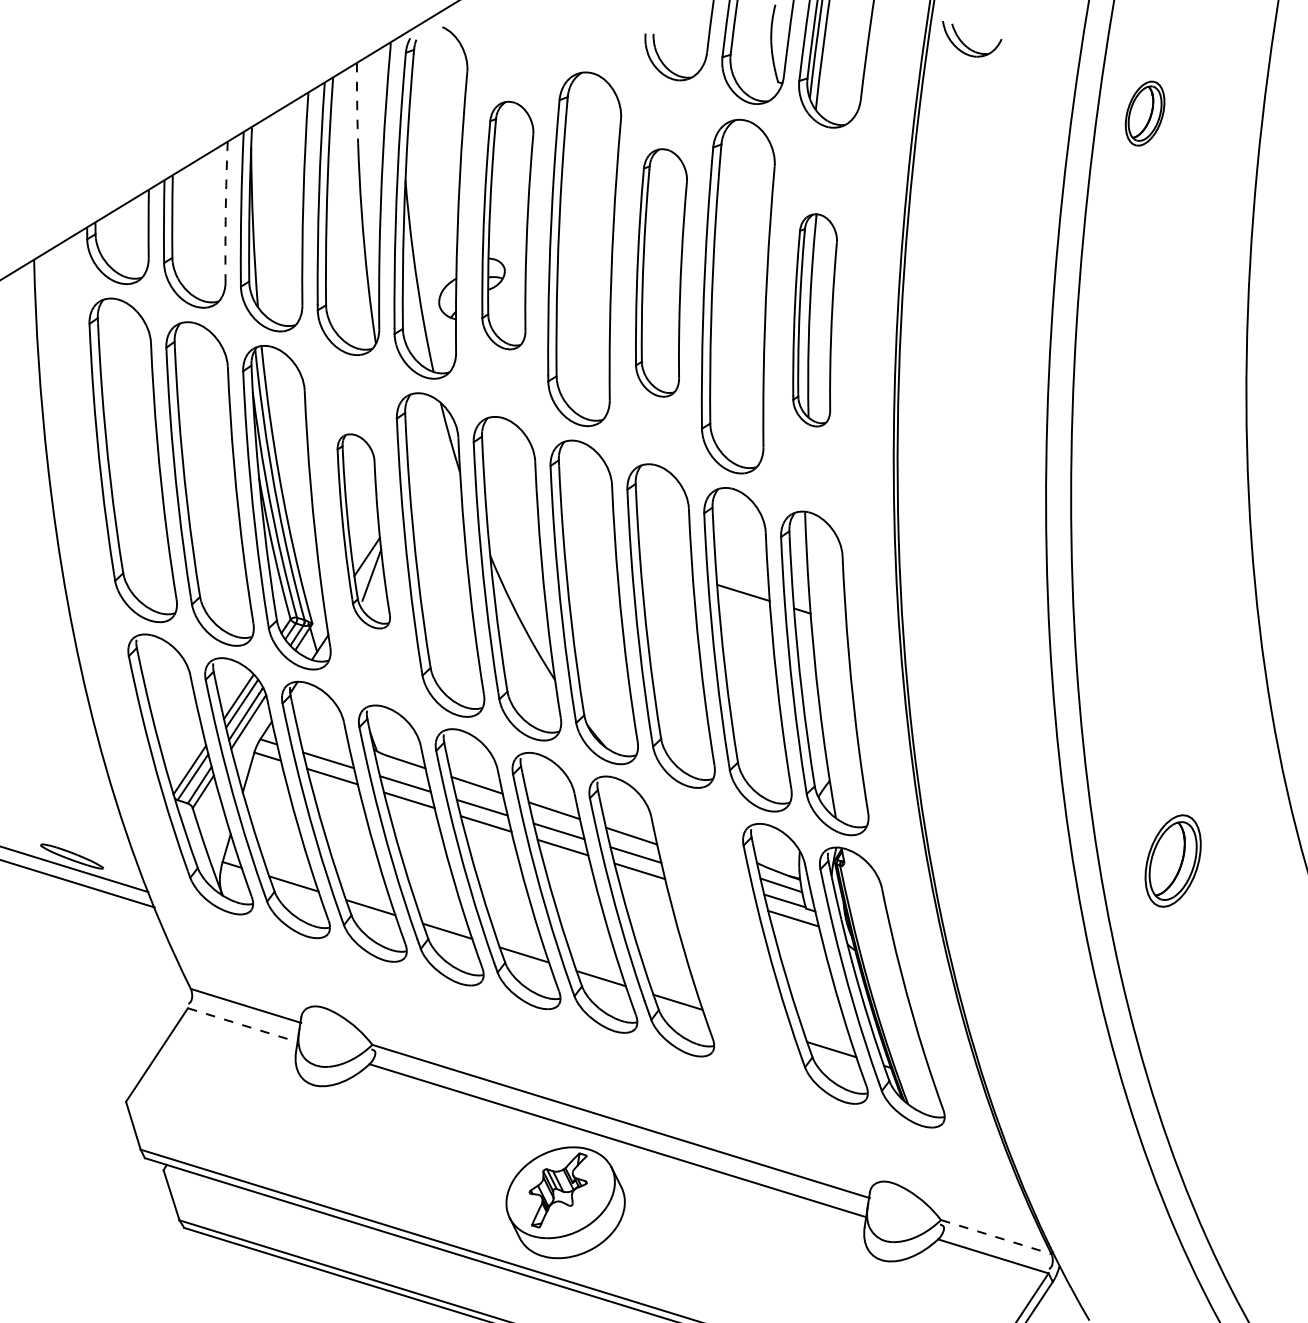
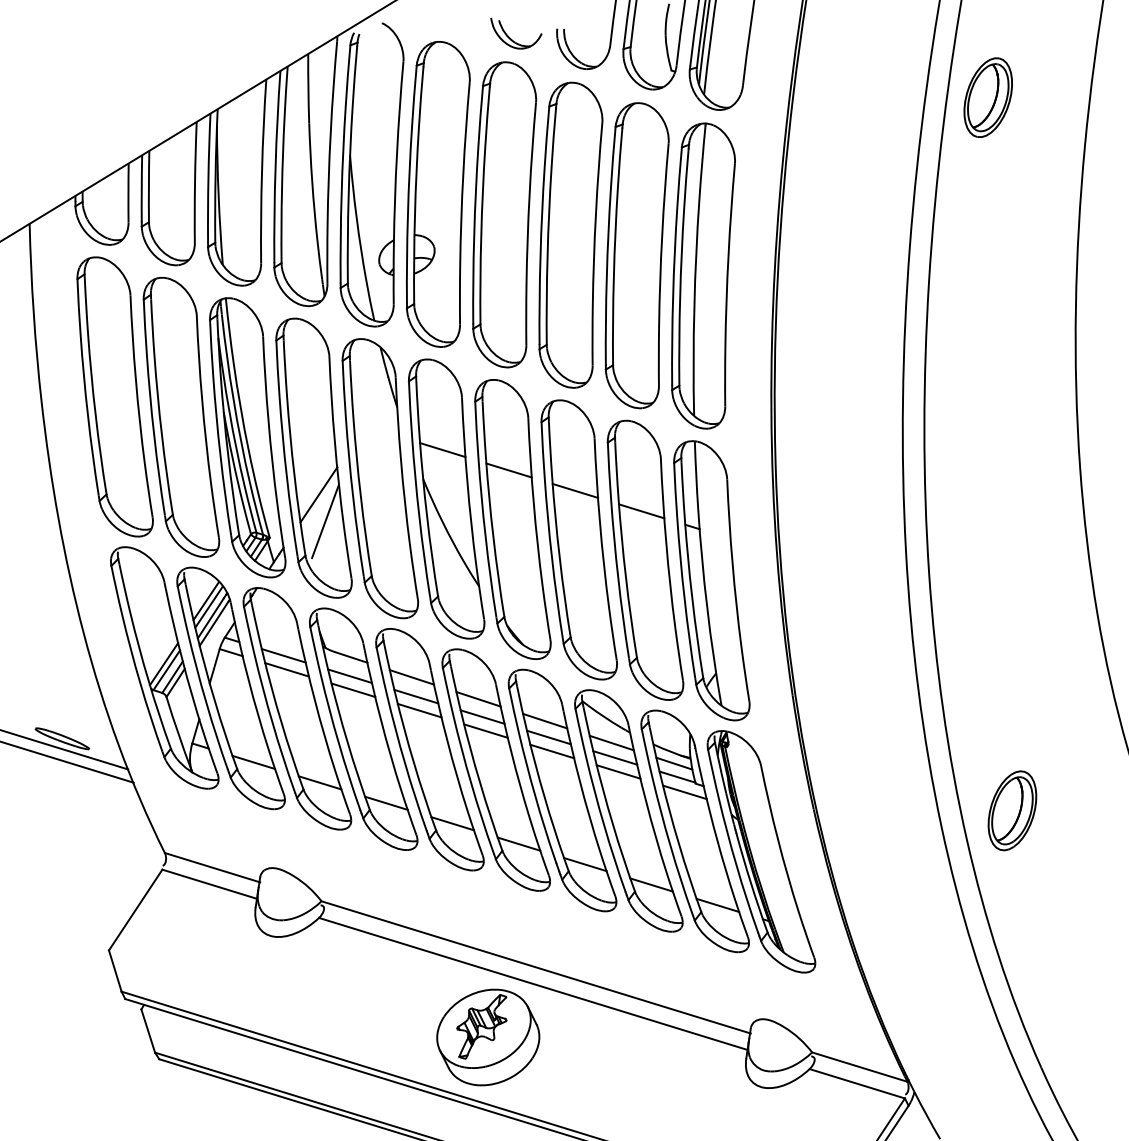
part: (966, 45) -> (511, 39), moved
arc: (357, 103) -> (308, 89), dashed -> solid
part: (1144, 113) -> (987, 97), size x1.43
arc: (225, 211) -> (194, 182), dashed -> solid
part: (507, 225) -> (438, 194), size x1.43
part: (661, 272) -> (570, 234), size x1.43
part: (814, 320) -> (702, 276), size x1.67
line: (512, 521) -> (442, 449), added
part: (363, 531) -> (313, 458), size x1.67
line: (589, 545) -> (508, 470), added
line: (666, 569) -> (575, 491), added
part: (1172, 860) -> (1011, 810), moved
part: (728, 940) -> (628, 811), added
line: (242, 1024) -> (209, 883), dashed -> solid
line: (996, 1237) -> (860, 1067), dashed -> solid

